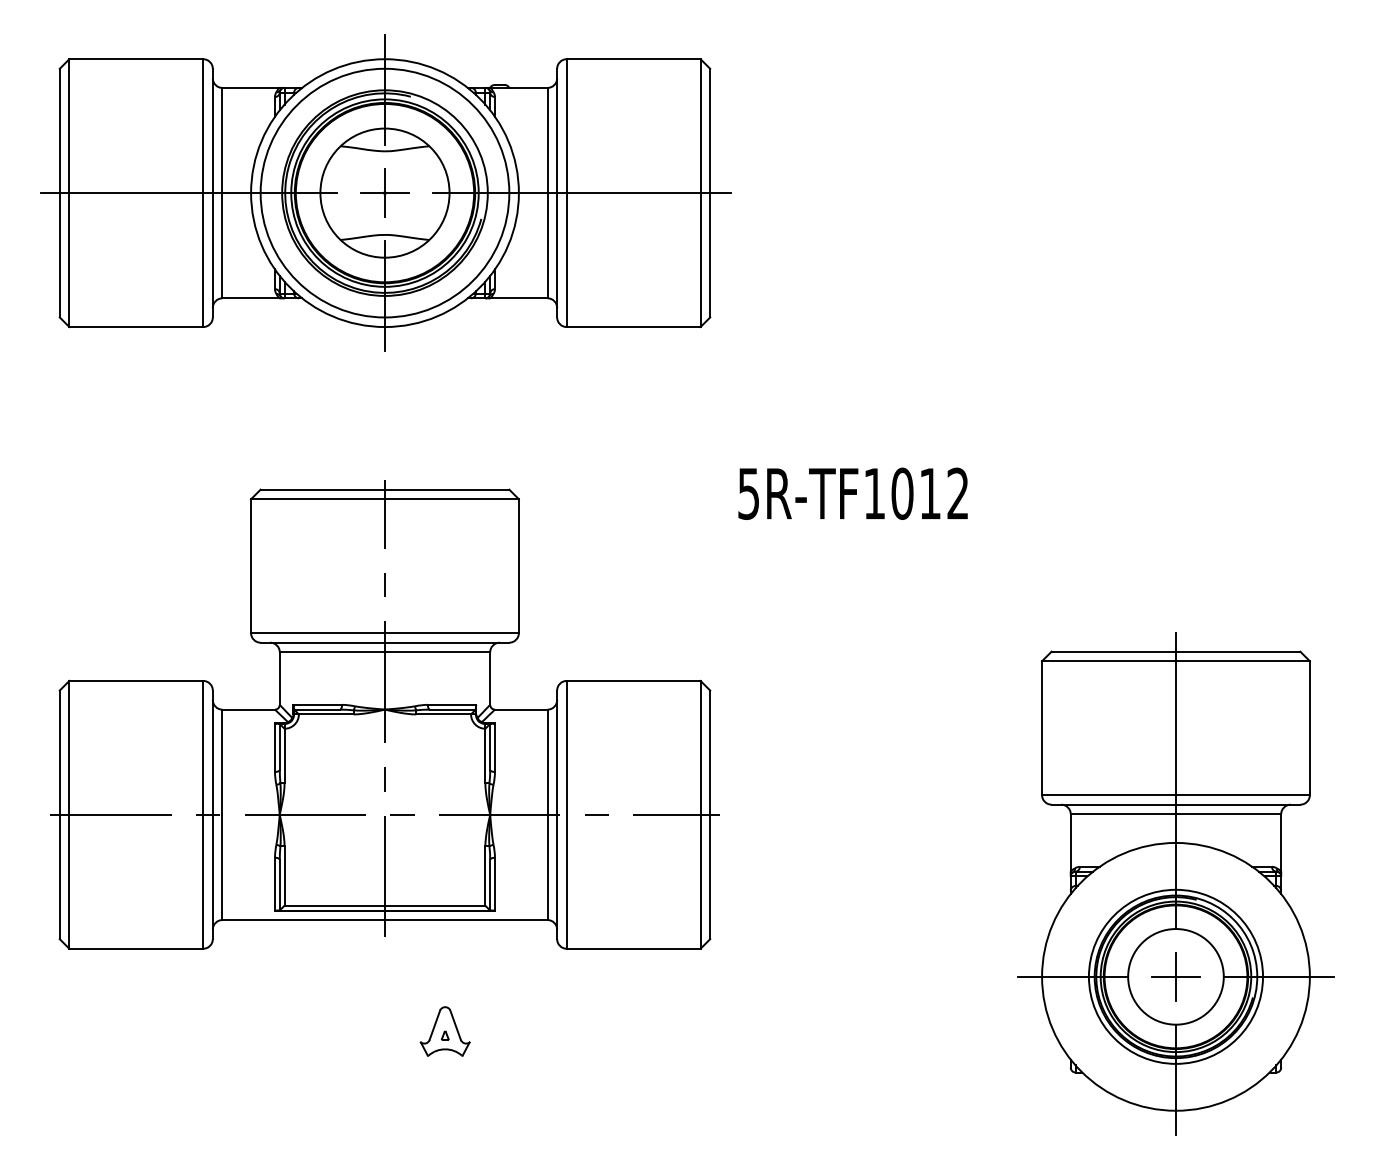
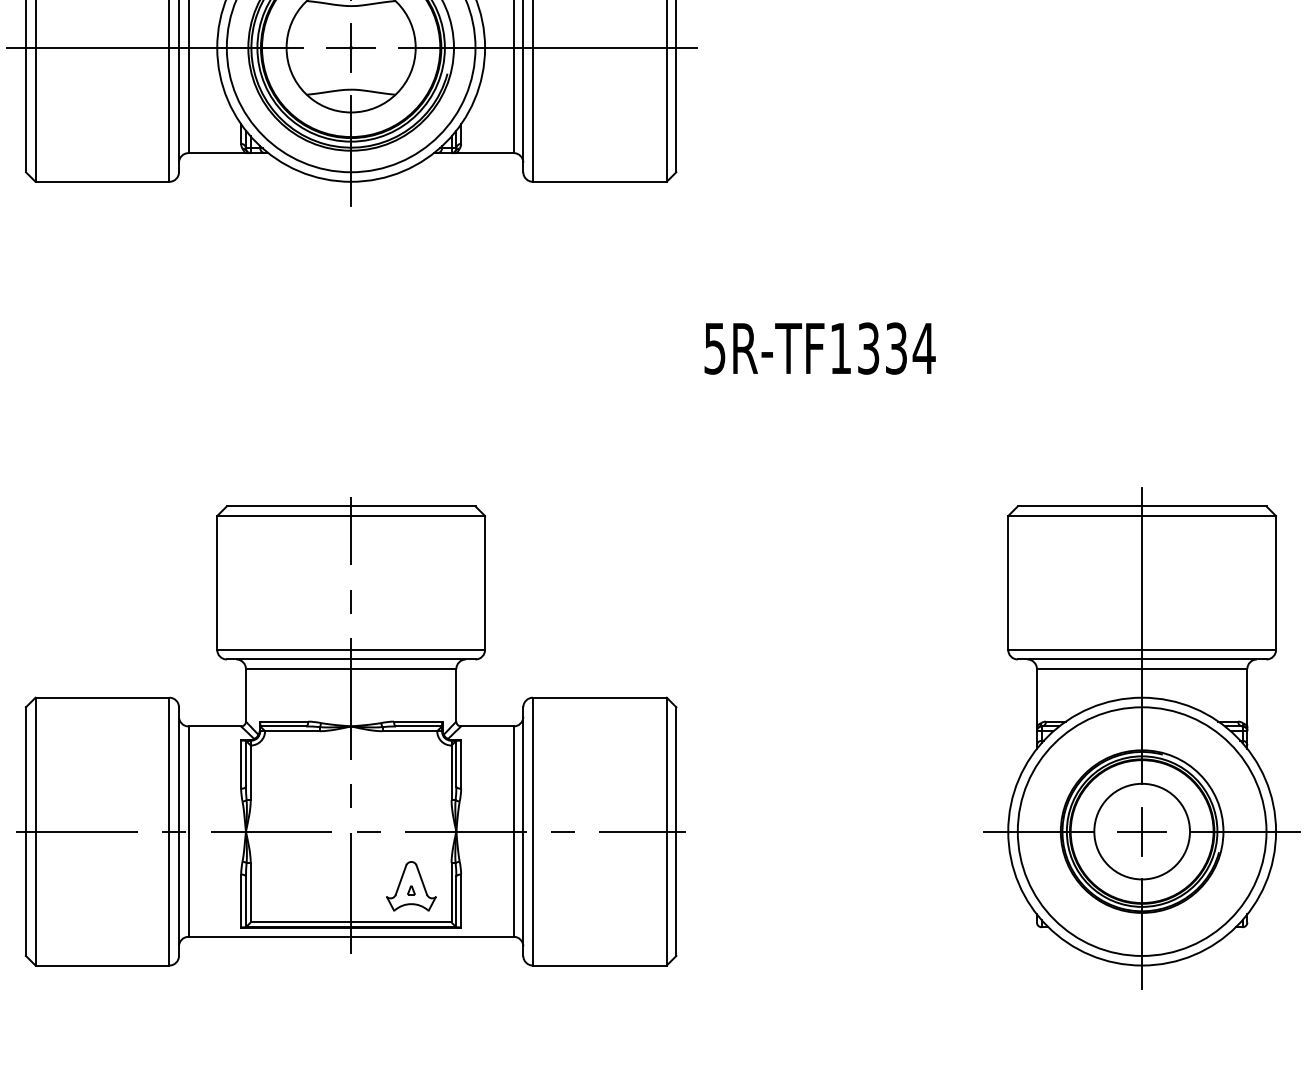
text: (930, 493) -> (896, 348), 5R-TF1012 -> 5R-TF1334
part: (384, 714) -> (350, 731), moved
circle: (1175, 976) -> (1141, 831), size x1.43

